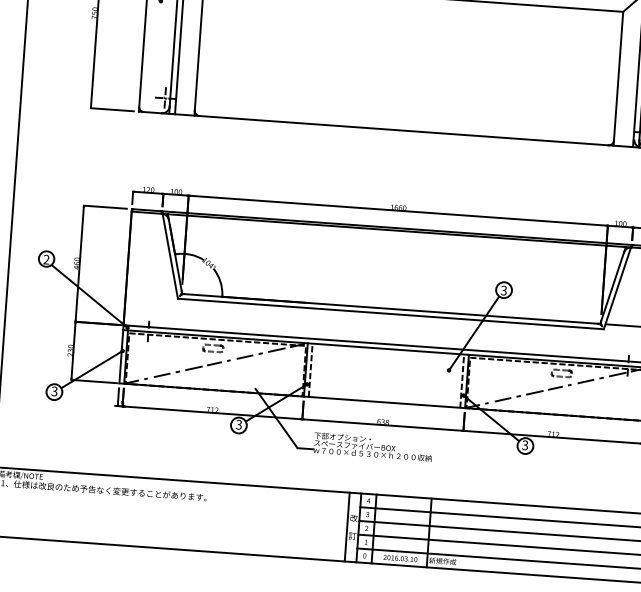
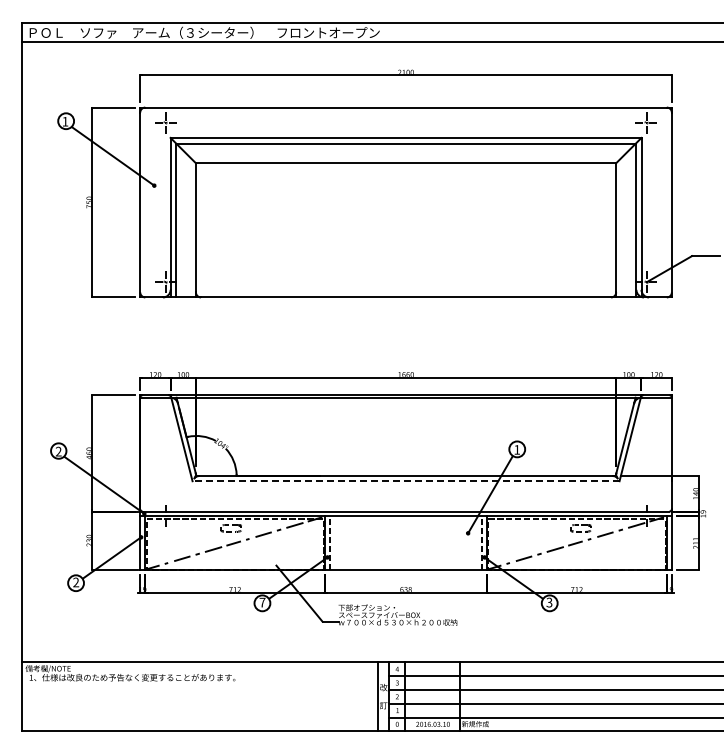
text: (504, 290) -> (517, 449), 3 -> 1
line: (390, 314) -> (405, 481), solid -> dashed
text: (54, 391) -> (76, 582), 3 -> 2
text: (239, 424) -> (262, 602), 3 -> 7

